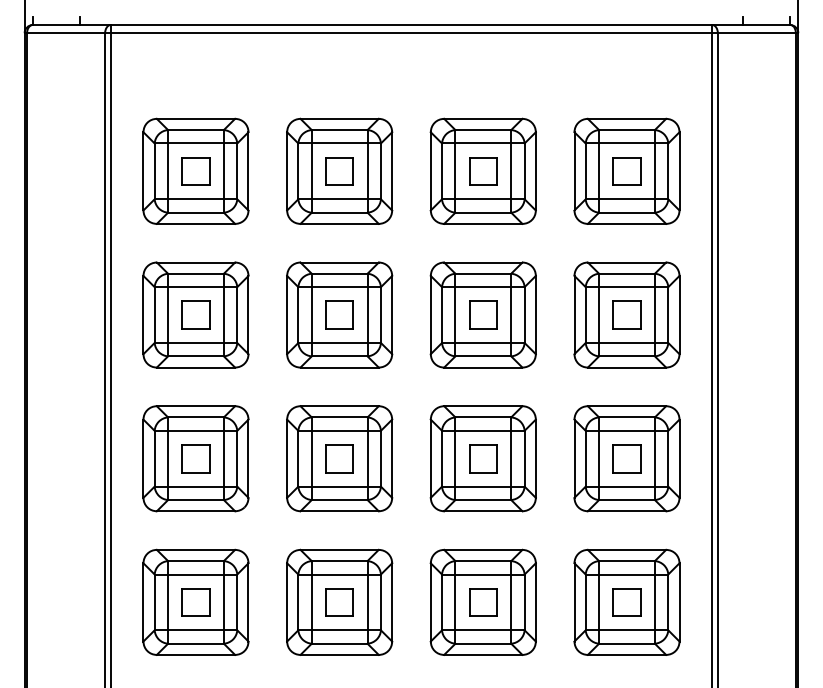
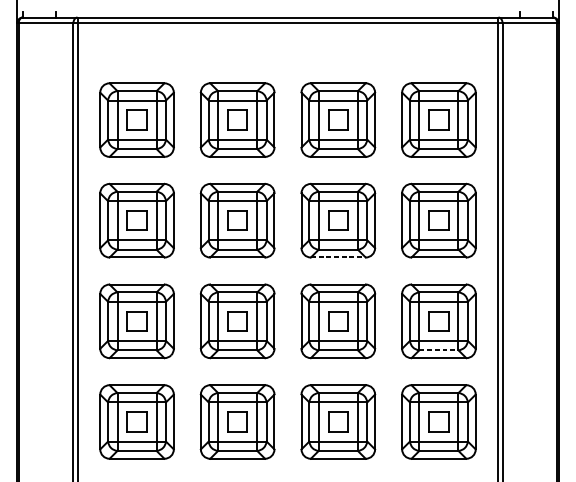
line: (483, 367) -> (338, 257), solid -> dashed
line: (627, 500) -> (439, 350), solid -> dashed

